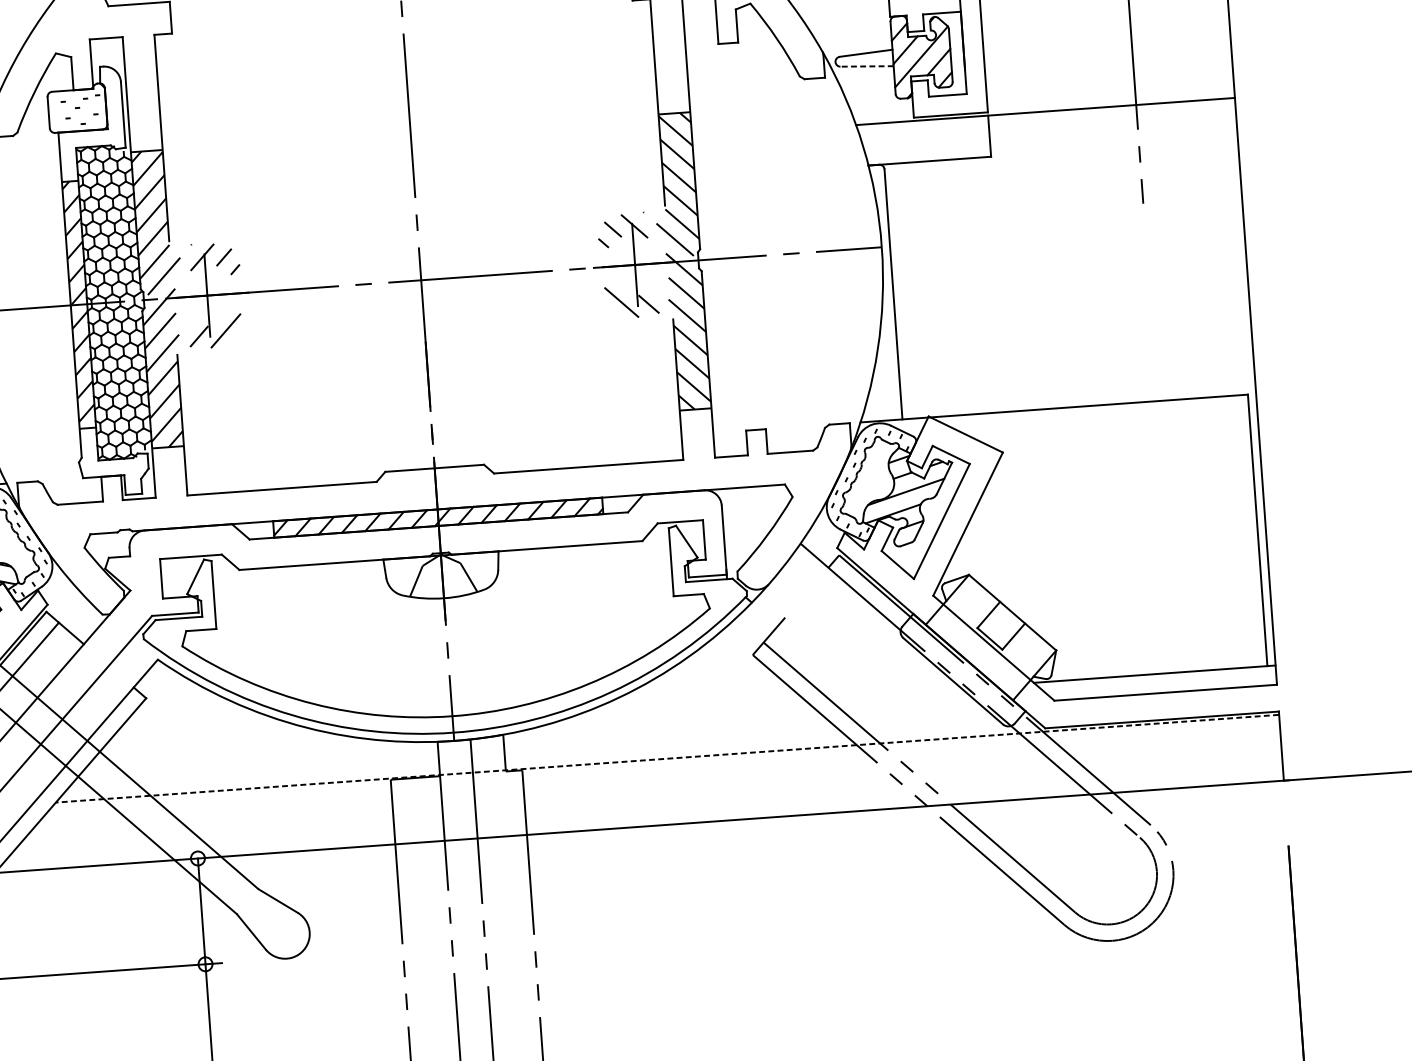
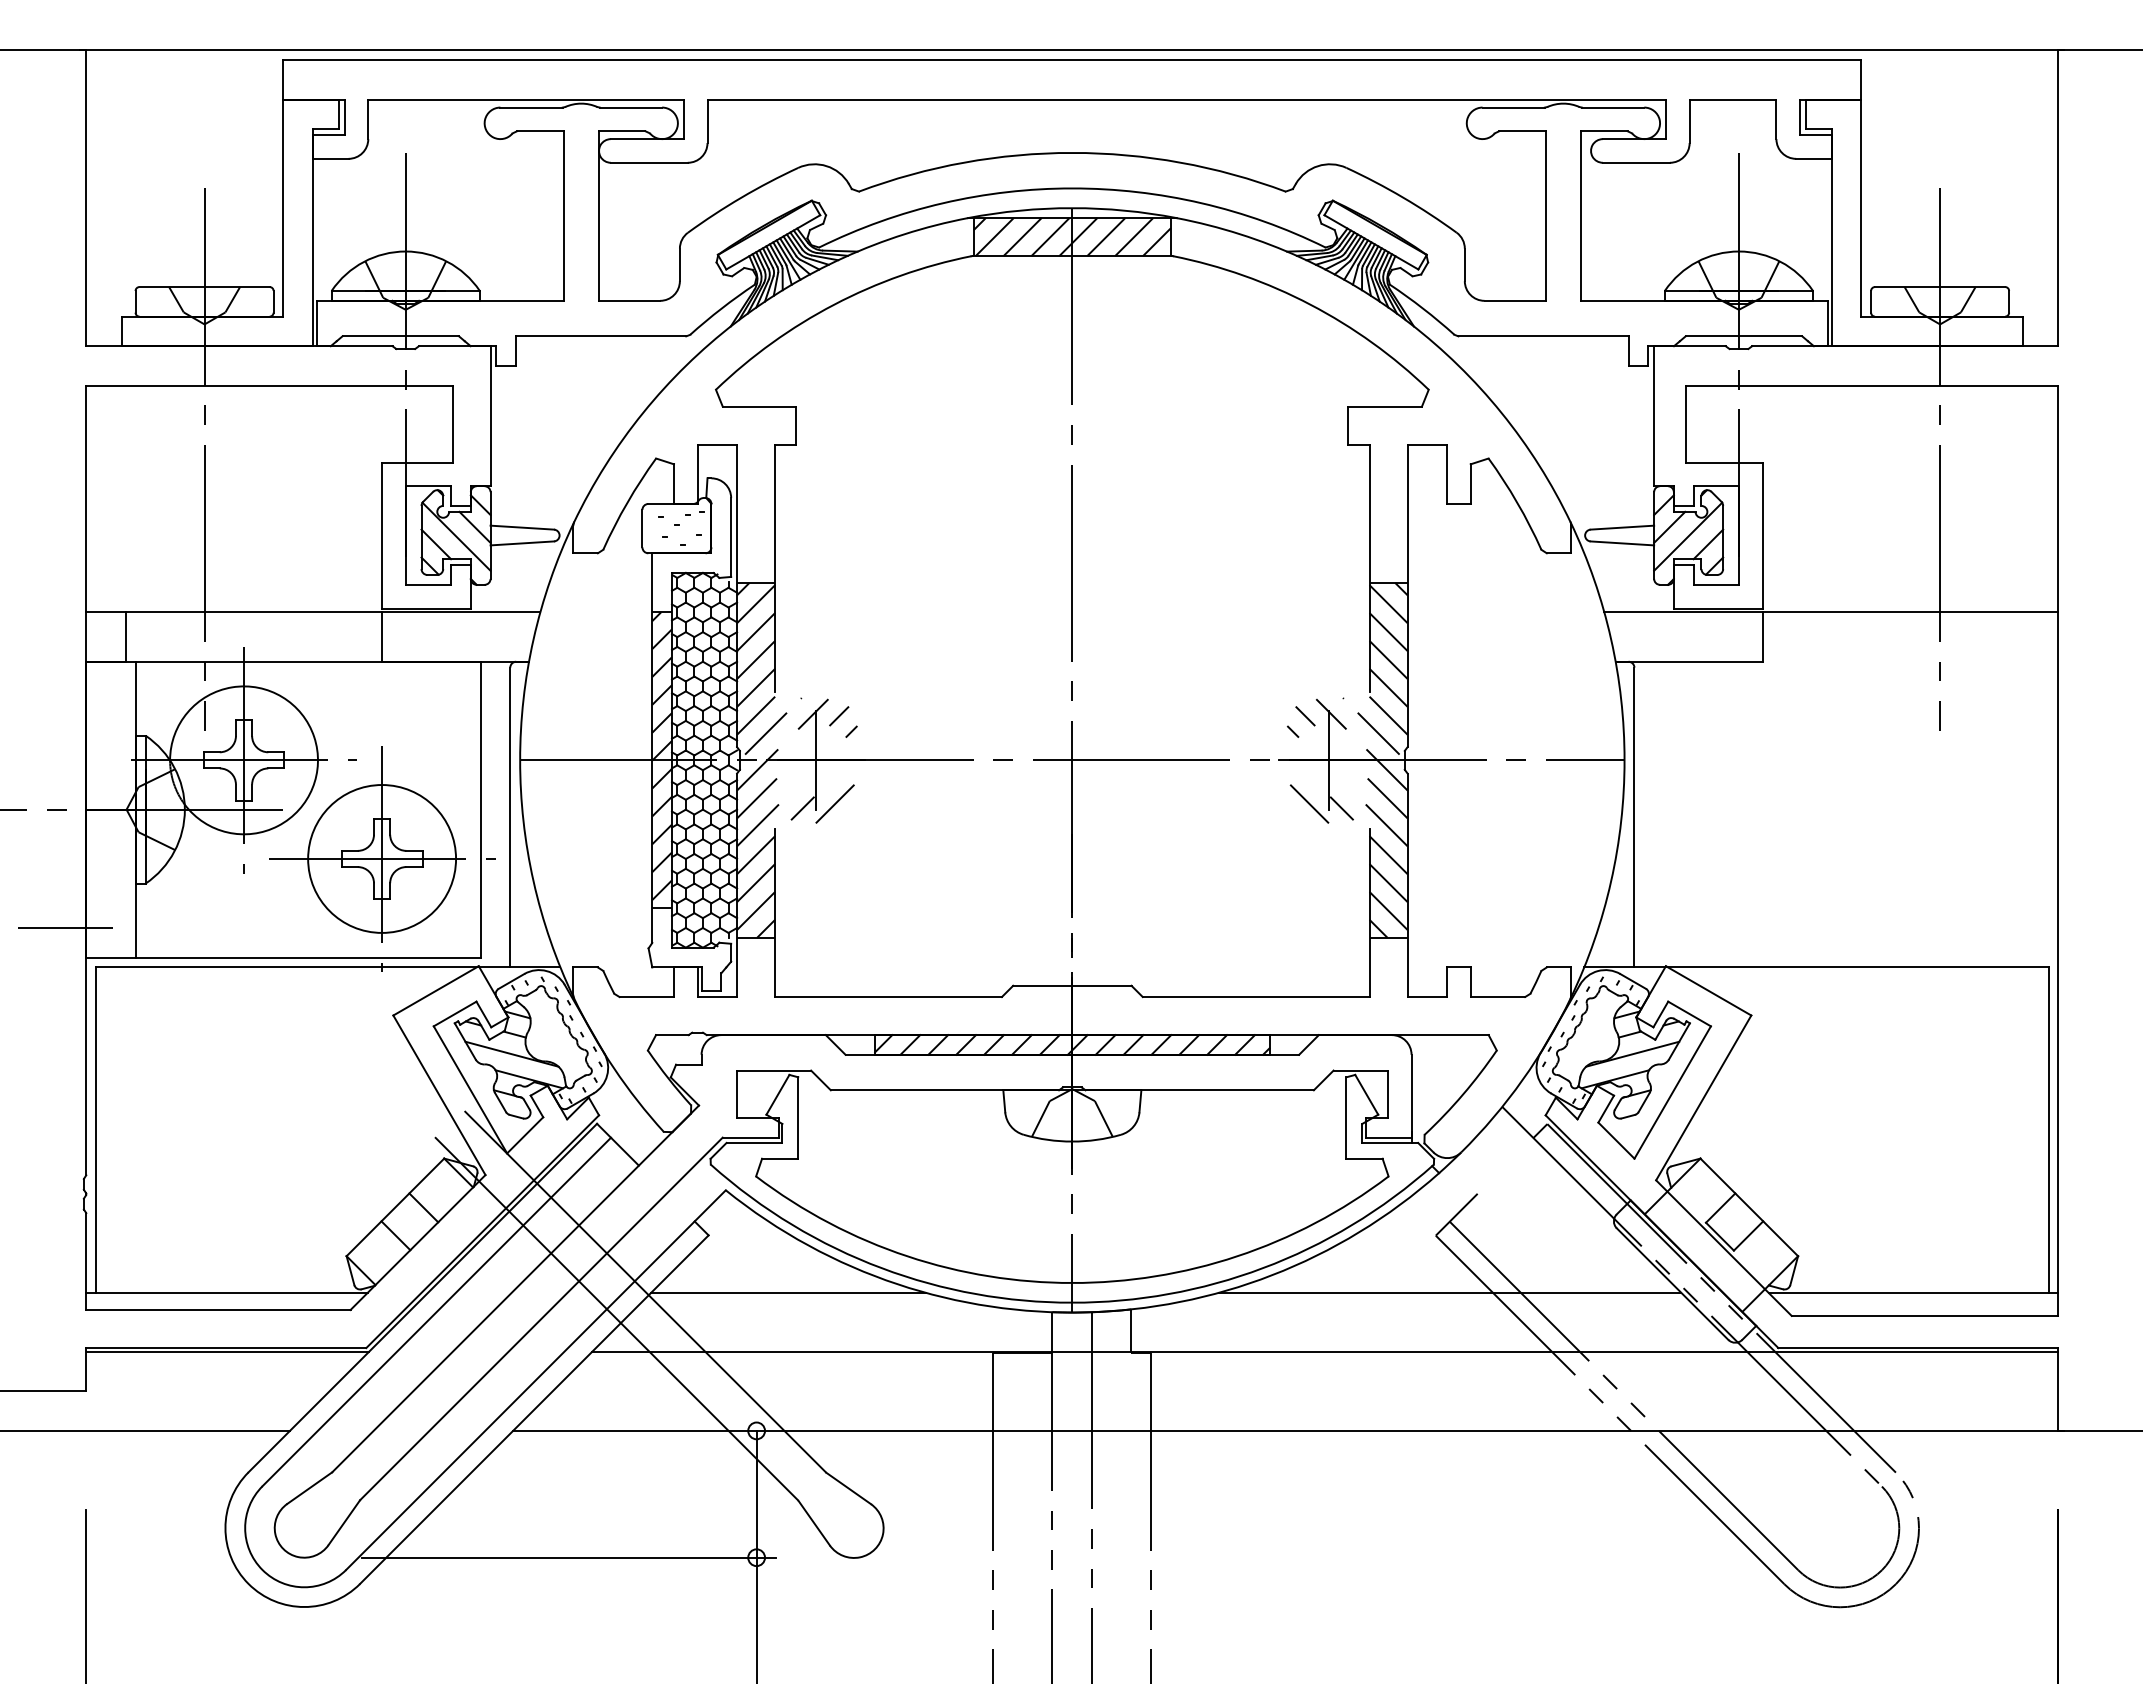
line: (867, 66) -> (1622, 543), dashed -> solid
line: (767, 701) -> (1449, 1292), added
line: (216, 741) -> (788, 1292), added
line: (666, 759) -> (1324, 1352), dashed -> solid

